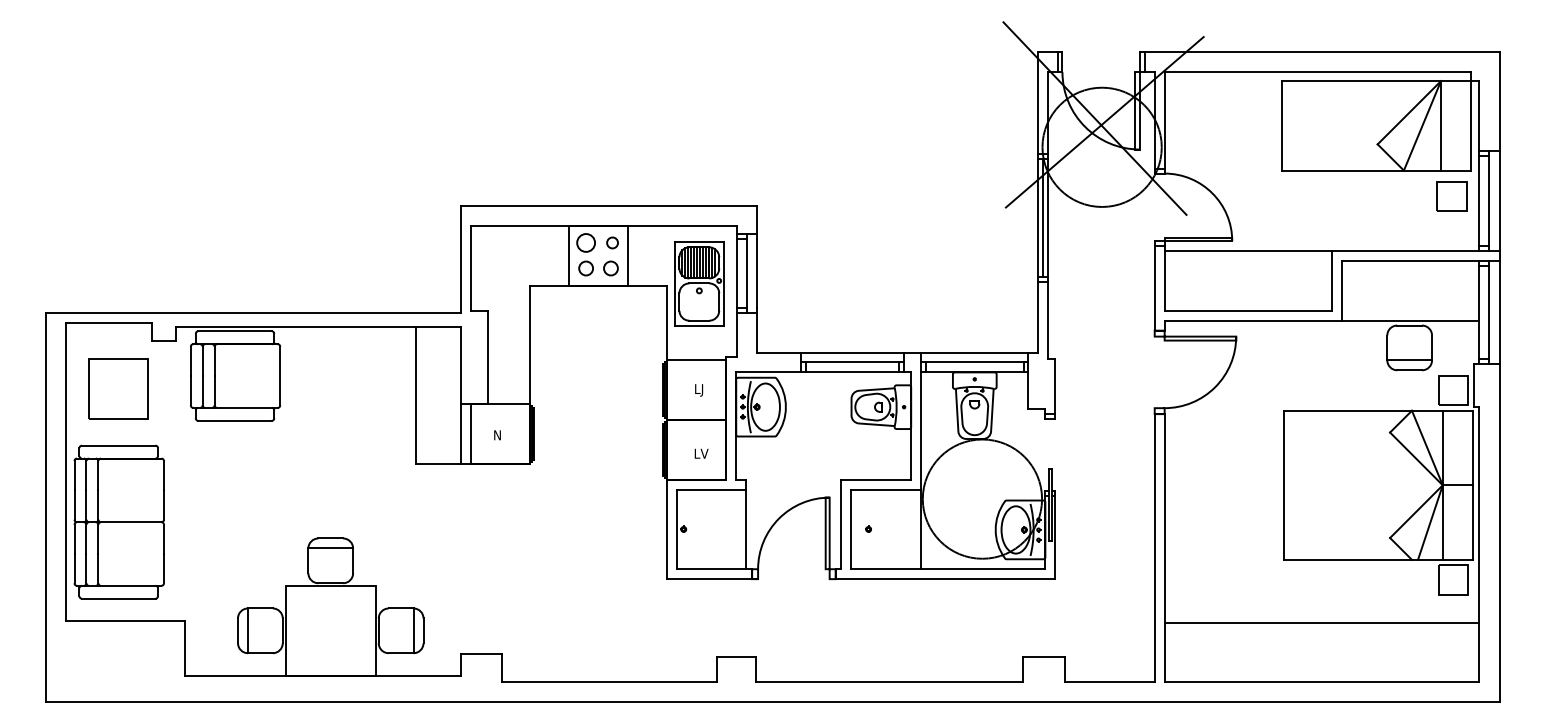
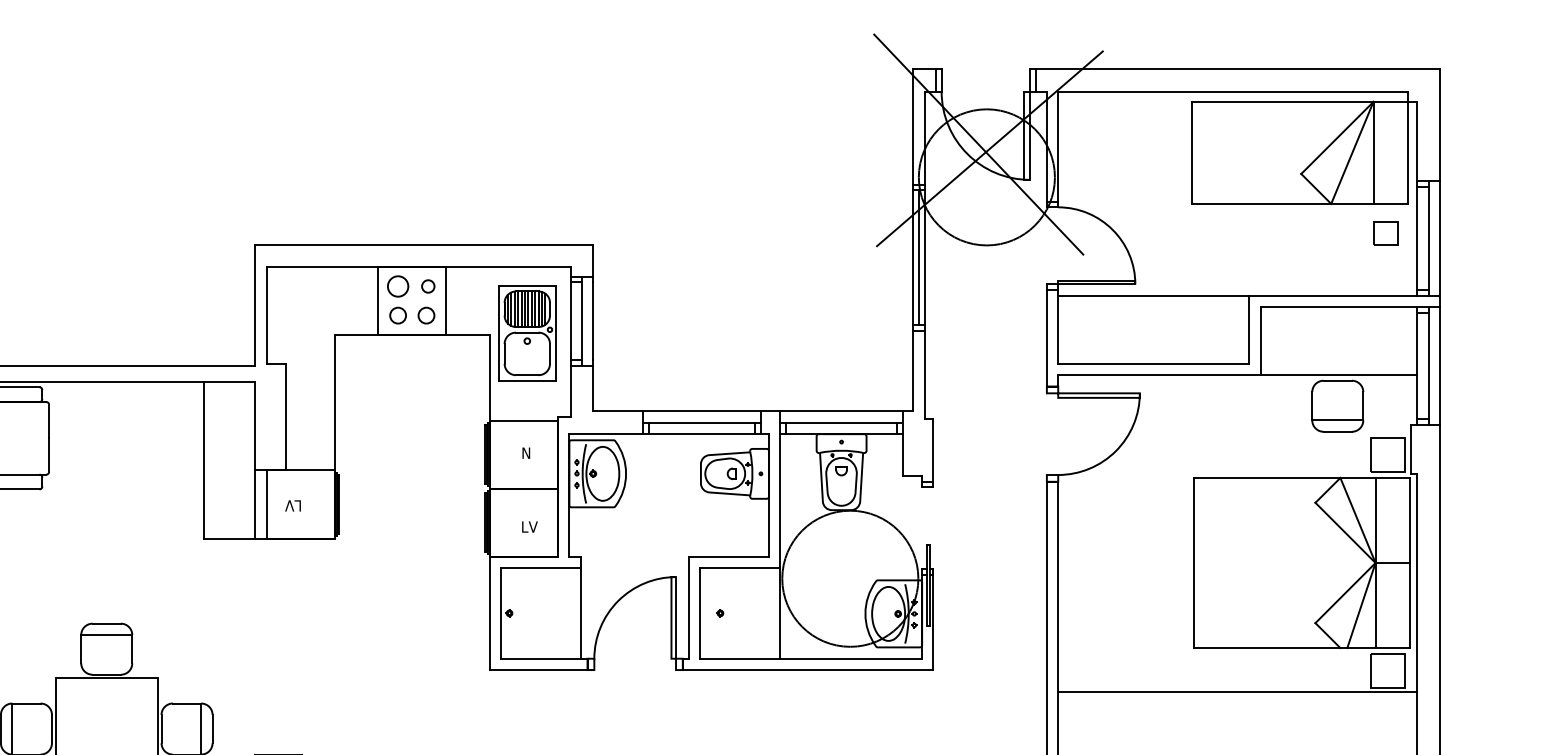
part: (1451, 196) -> (1385, 233), size x0.7
text: (699, 390) -> (527, 454), LJ -> N
text: (493, 435) -> (292, 506), N -> LV
line: (1321, 623) -> (1237, 692), moved

